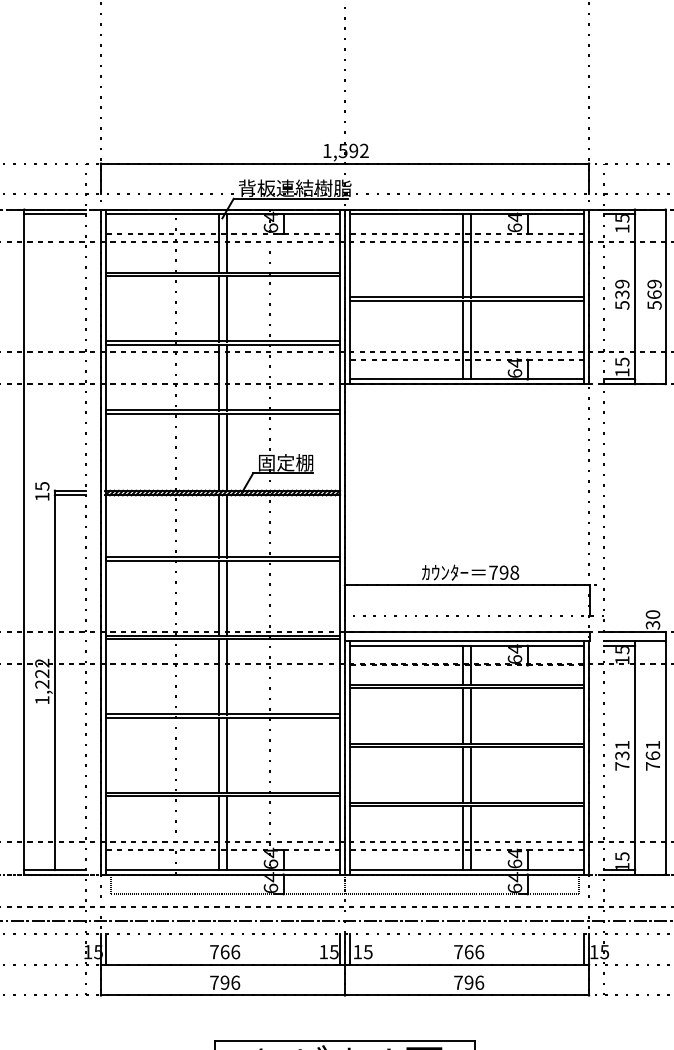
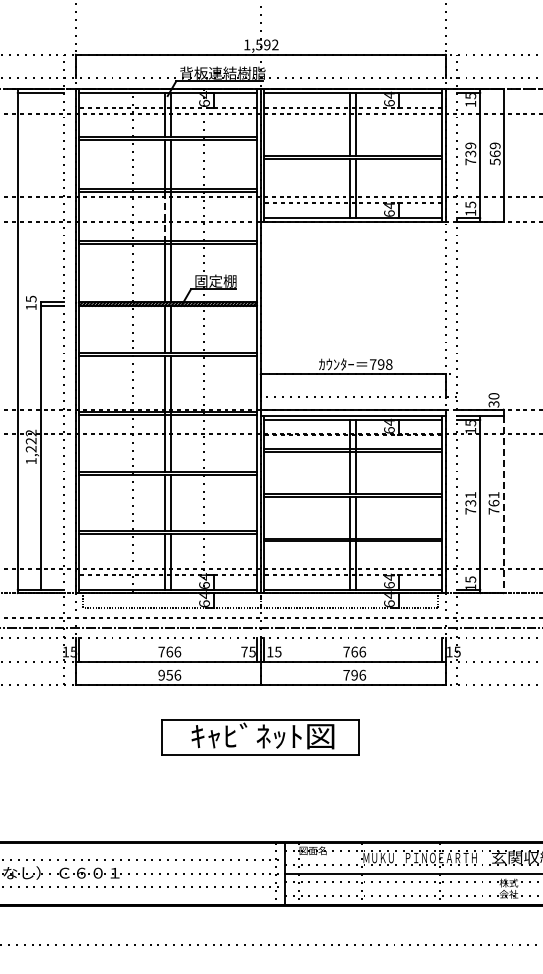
text: (621, 304) -> (470, 161), 539 -> 739
line: (218, 377) -> (164, 216), solid -> dashed
line: (665, 758) -> (503, 505), solid -> dashed
text: (323, 951) -> (244, 651), 15 -> 75
text: (219, 981) -> (165, 674), 796 -> 956

